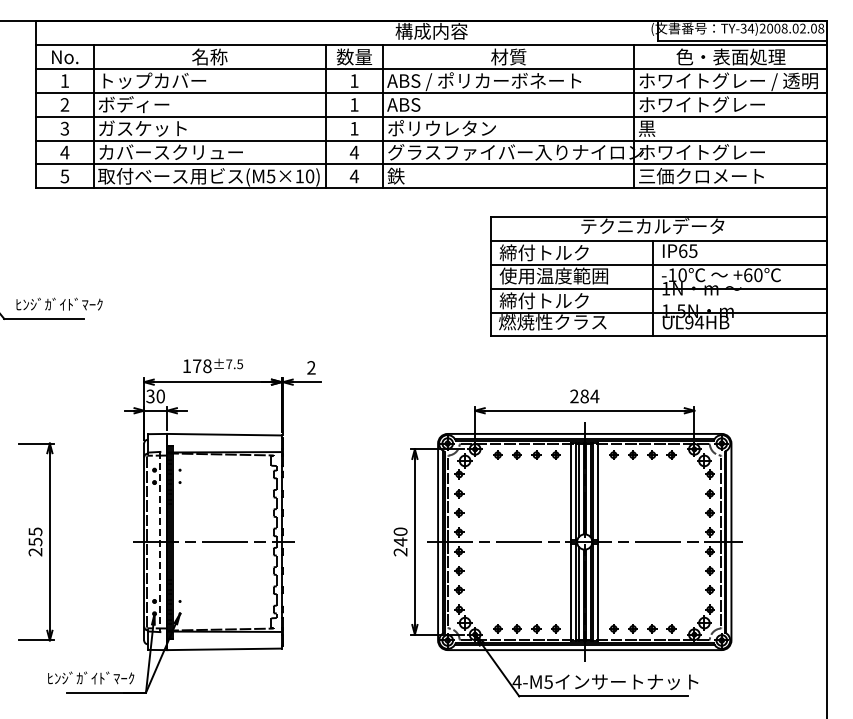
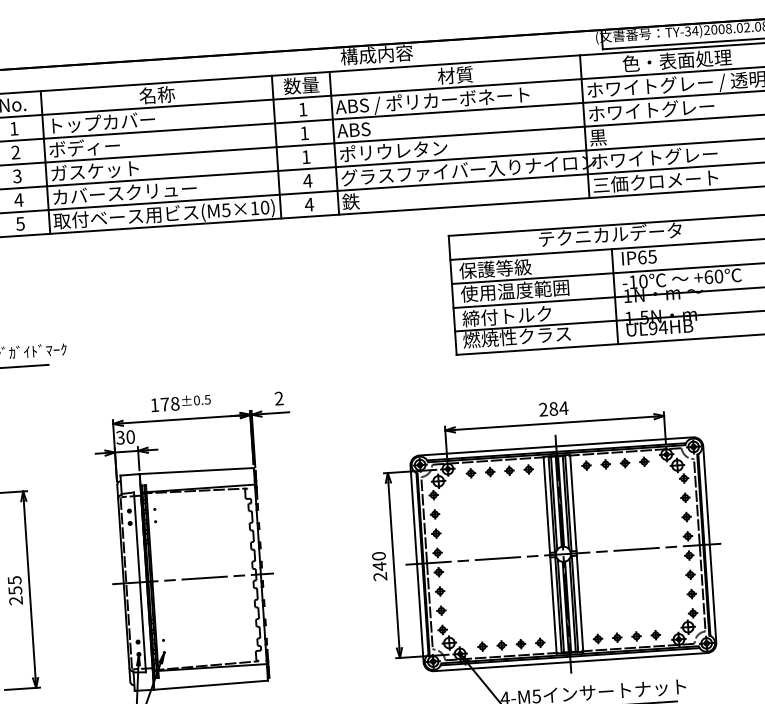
text: (543, 252) -> (503, 268), 締付トルク -> 保護等級
text: (229, 364) -> (197, 400), ±7.5 -> ±0.5
line: (160, 542) -> (140, 582), dashed -> solid

